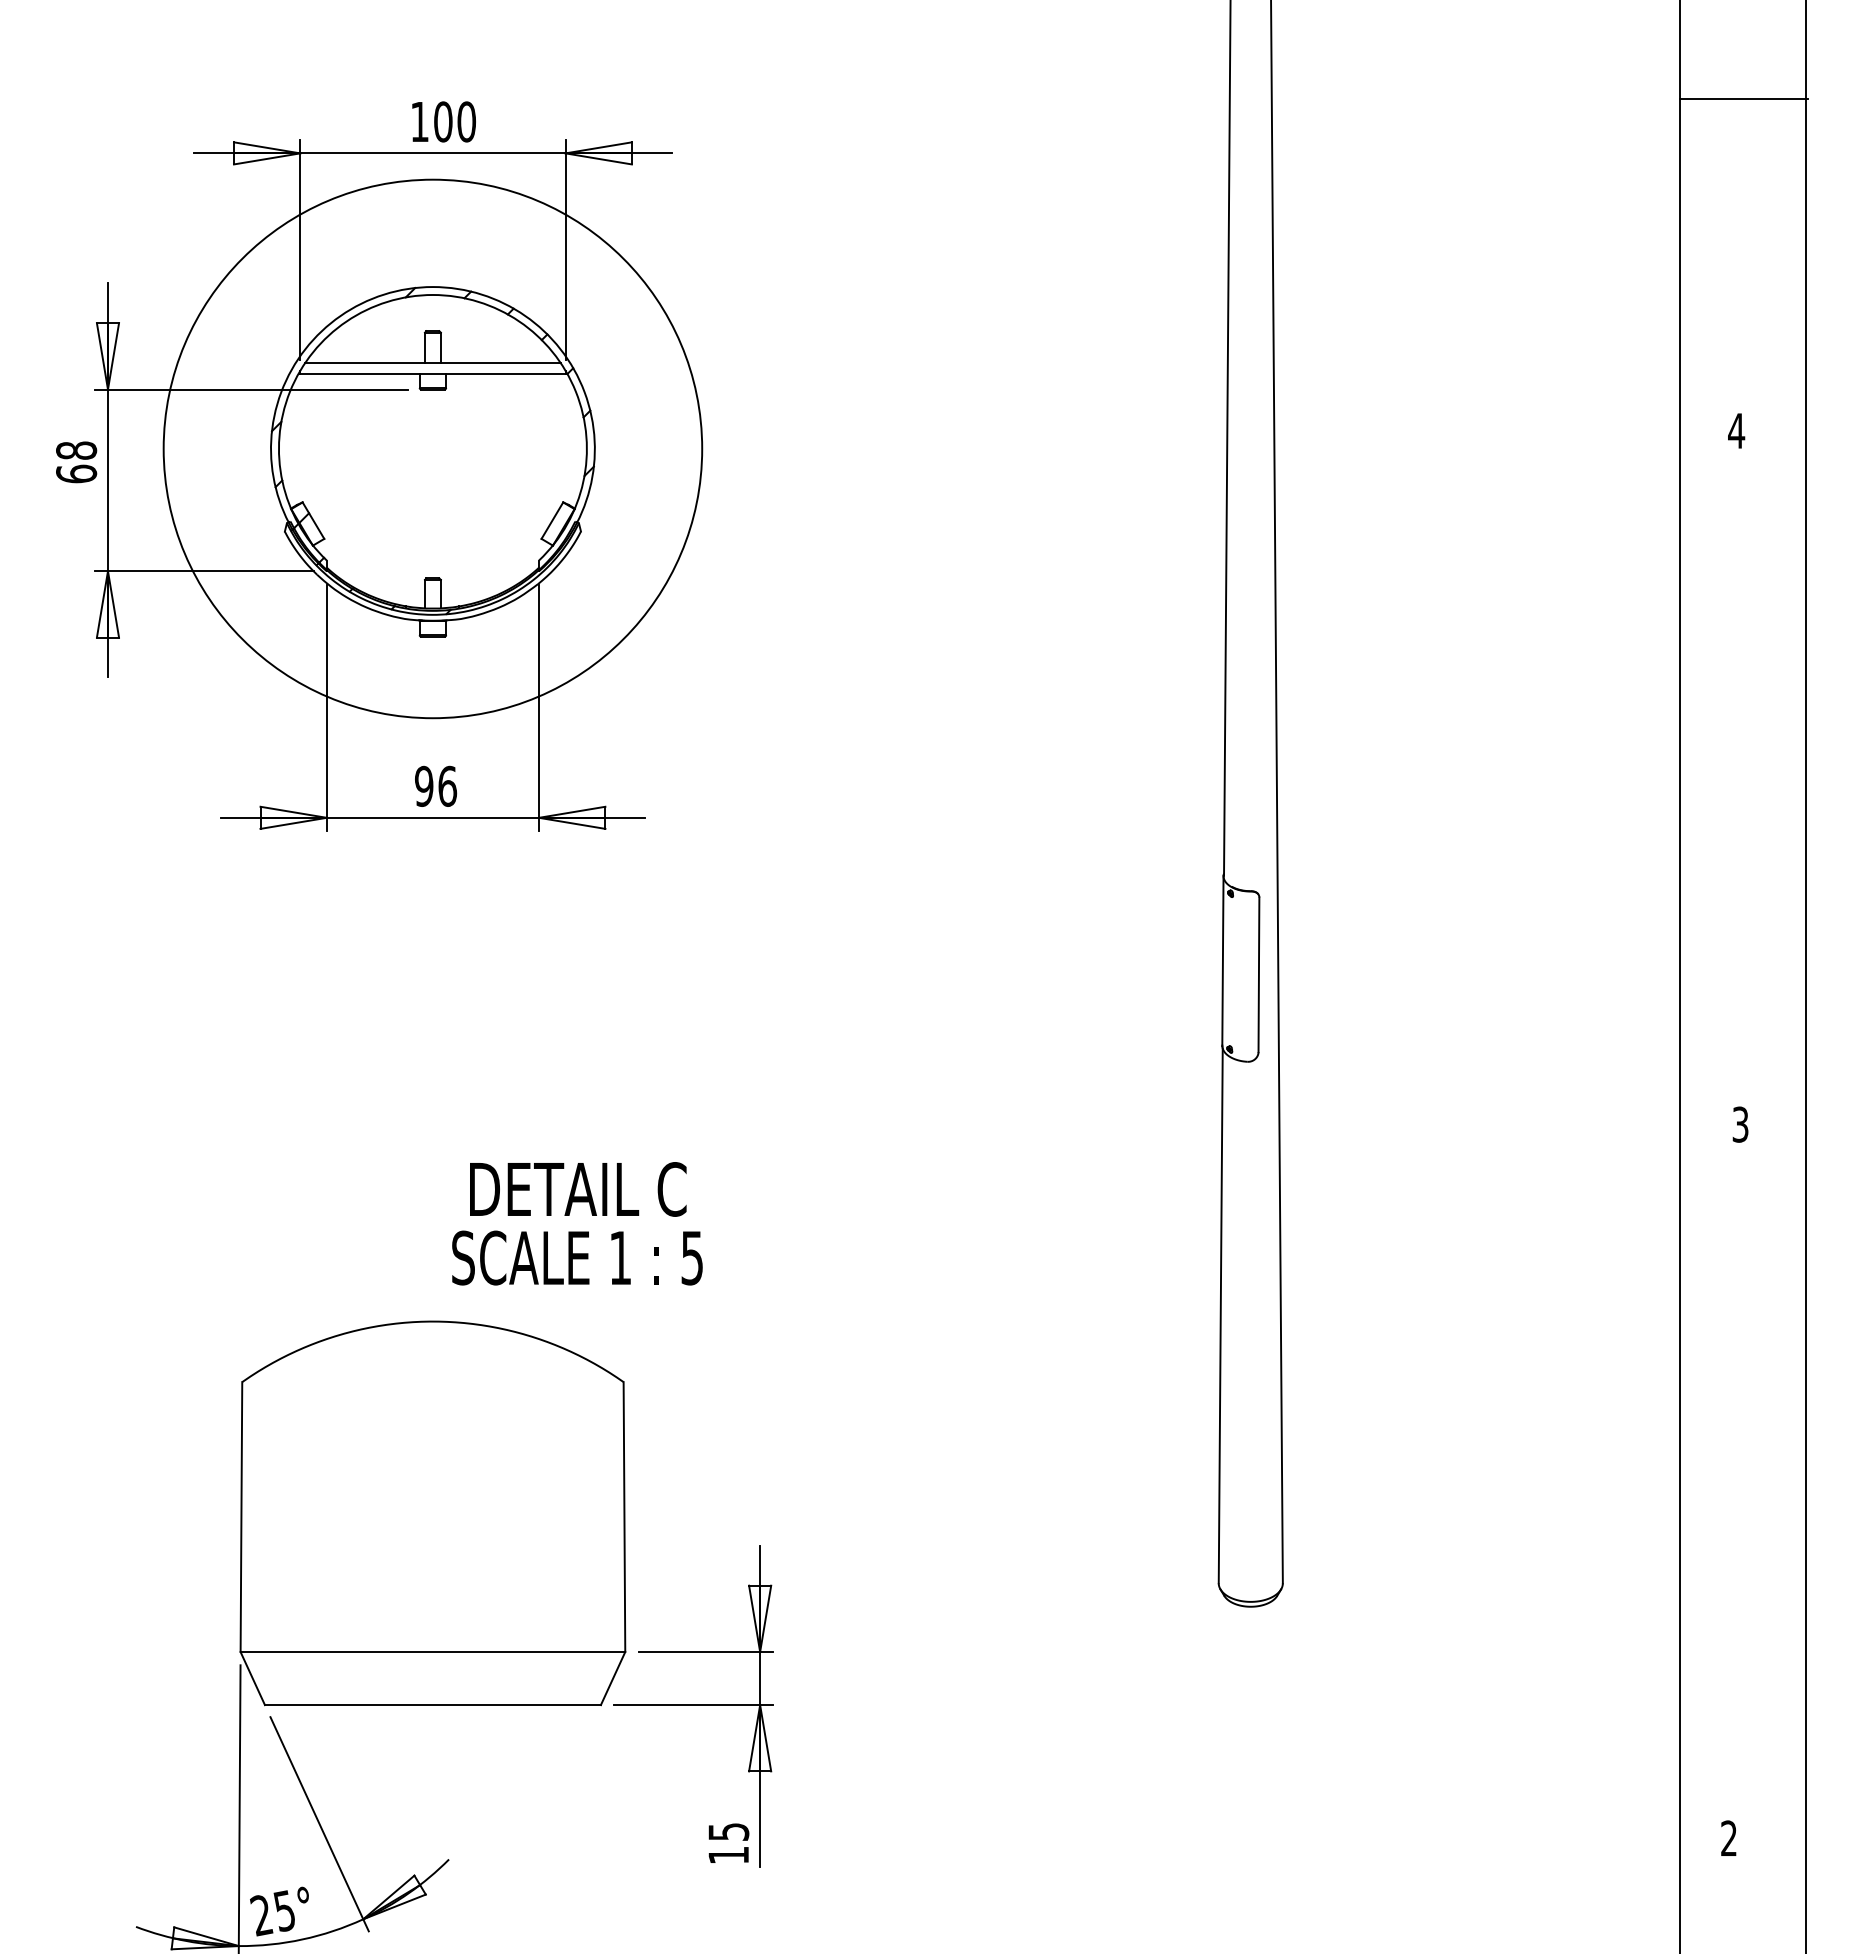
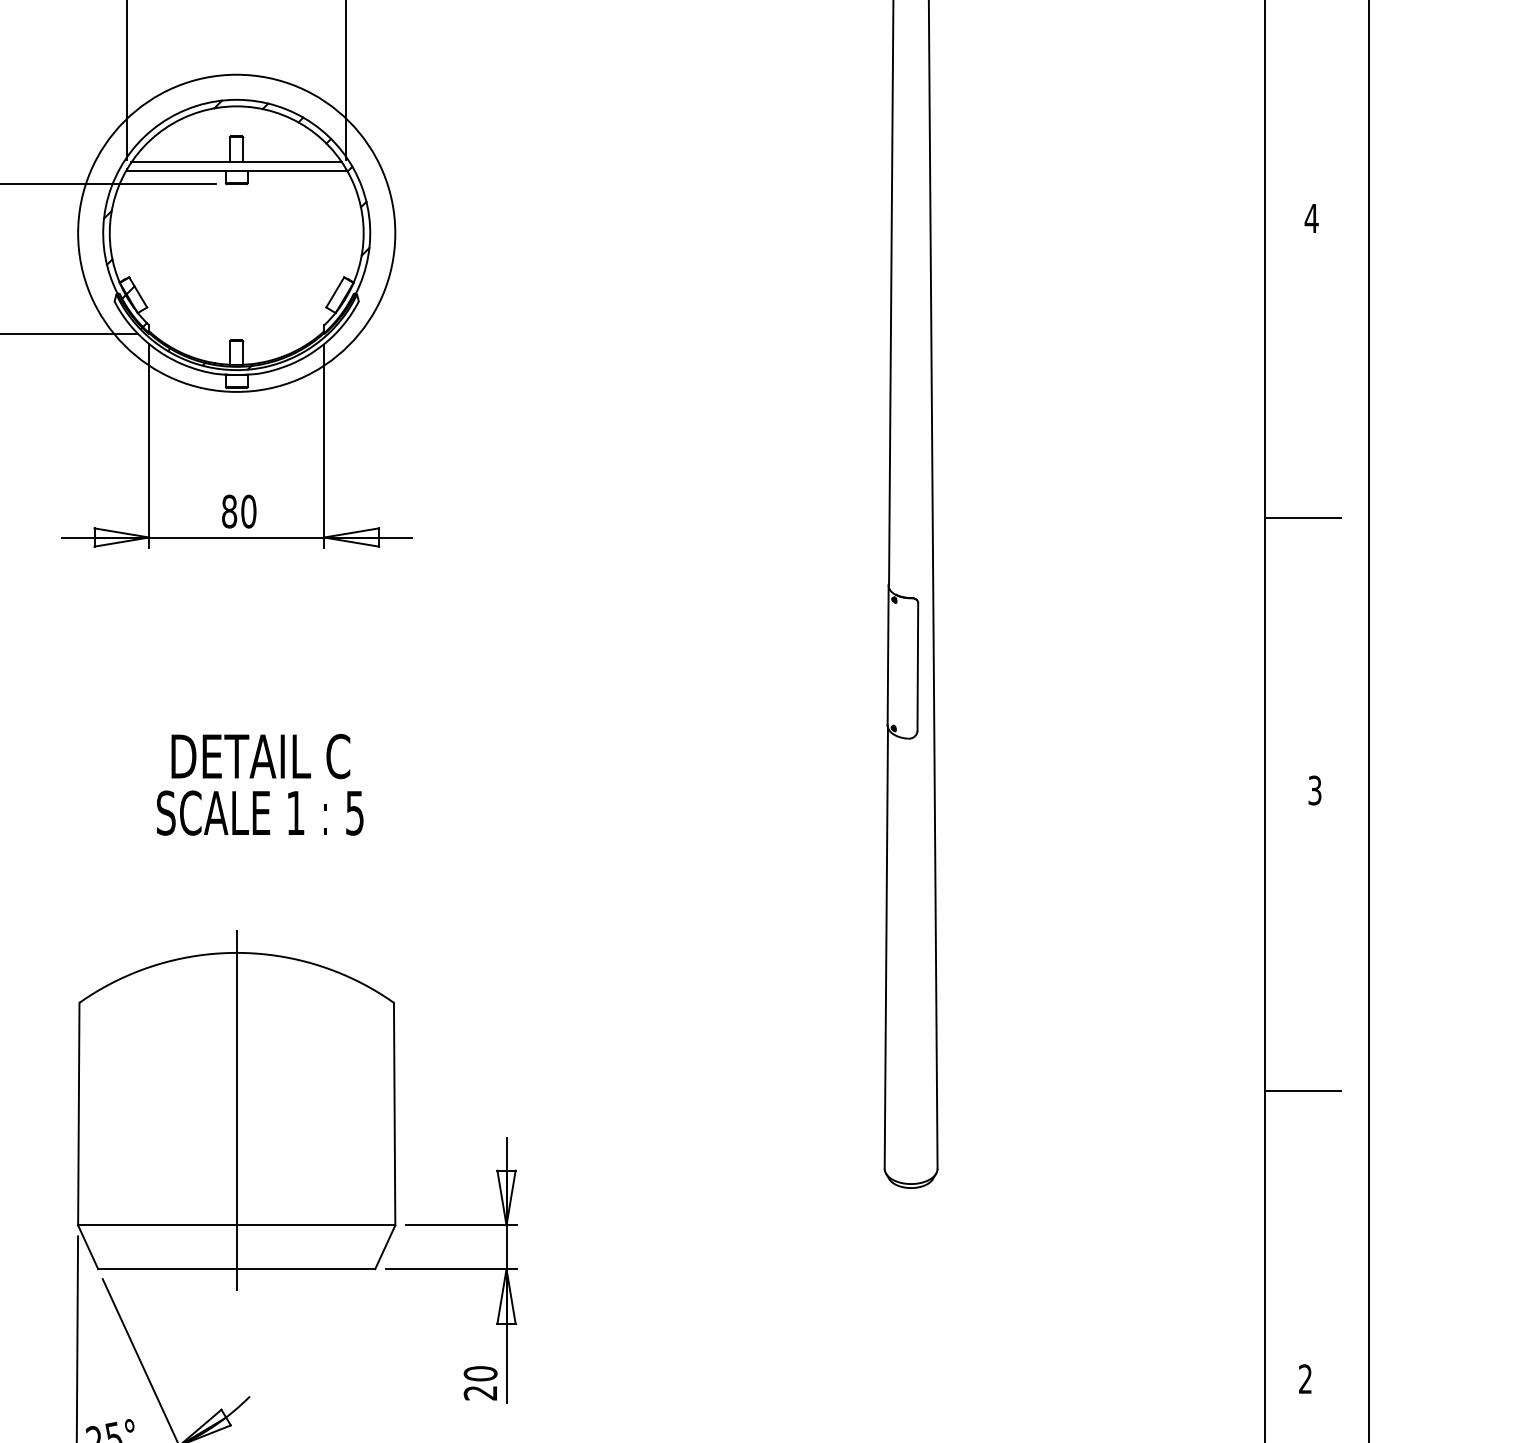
circle: (432, 448) -> (236, 232), size x0.71
text: (436, 785) -> (239, 510), 96 -> 80
line: (1725, 794) -> (1302, 518), added
text: (577, 1223) -> (260, 784), moved
line: (1725, 1489) -> (1302, 1091), added
line: (432, 1512) -> (236, 1110), added
text: (728, 1843) -> (480, 1383), 15 -> 20

